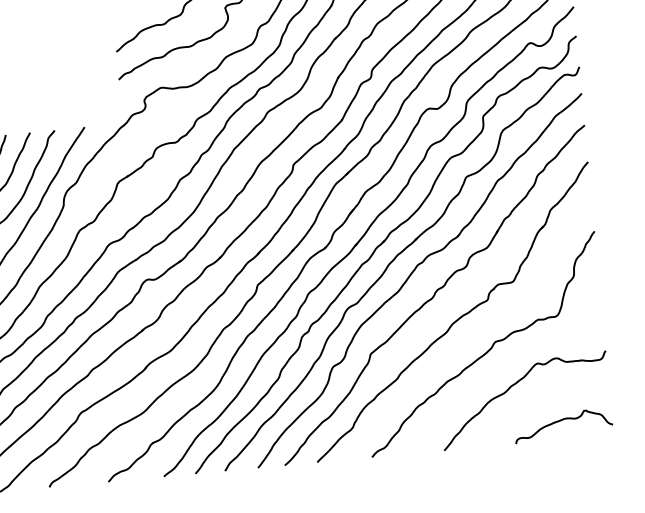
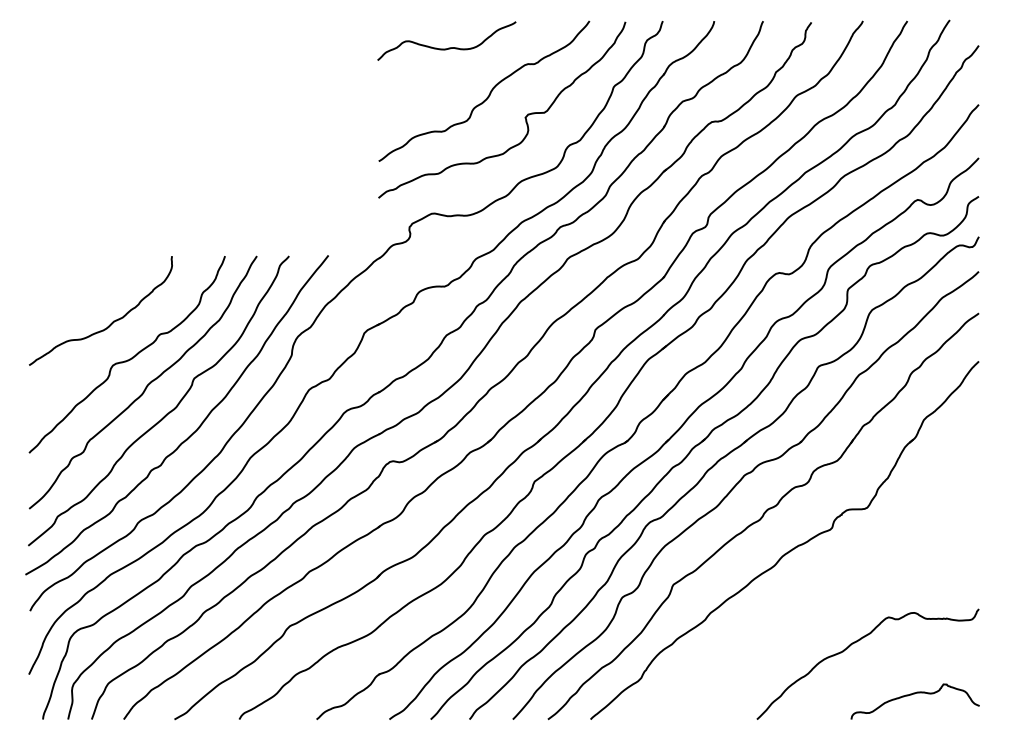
curve: (487, 350) -> (825, 594), removed

